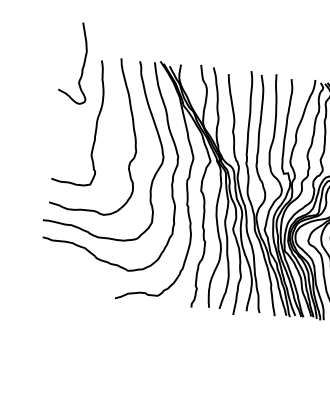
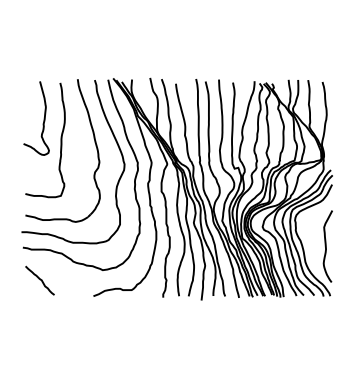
curve: (82, 63) -> (43, 118), moved
curve: (57, 274) -> (39, 279), added

